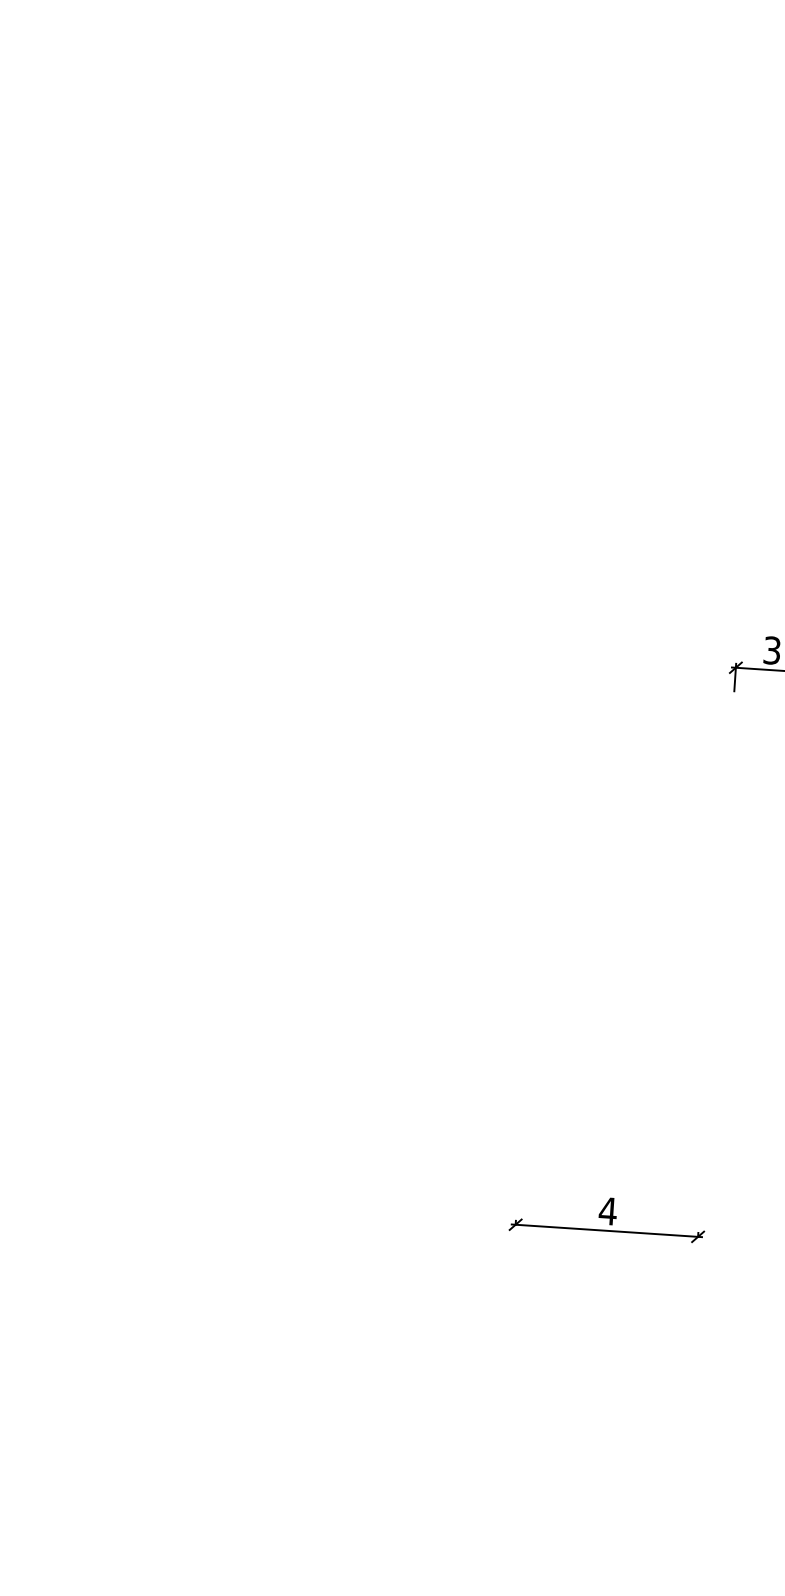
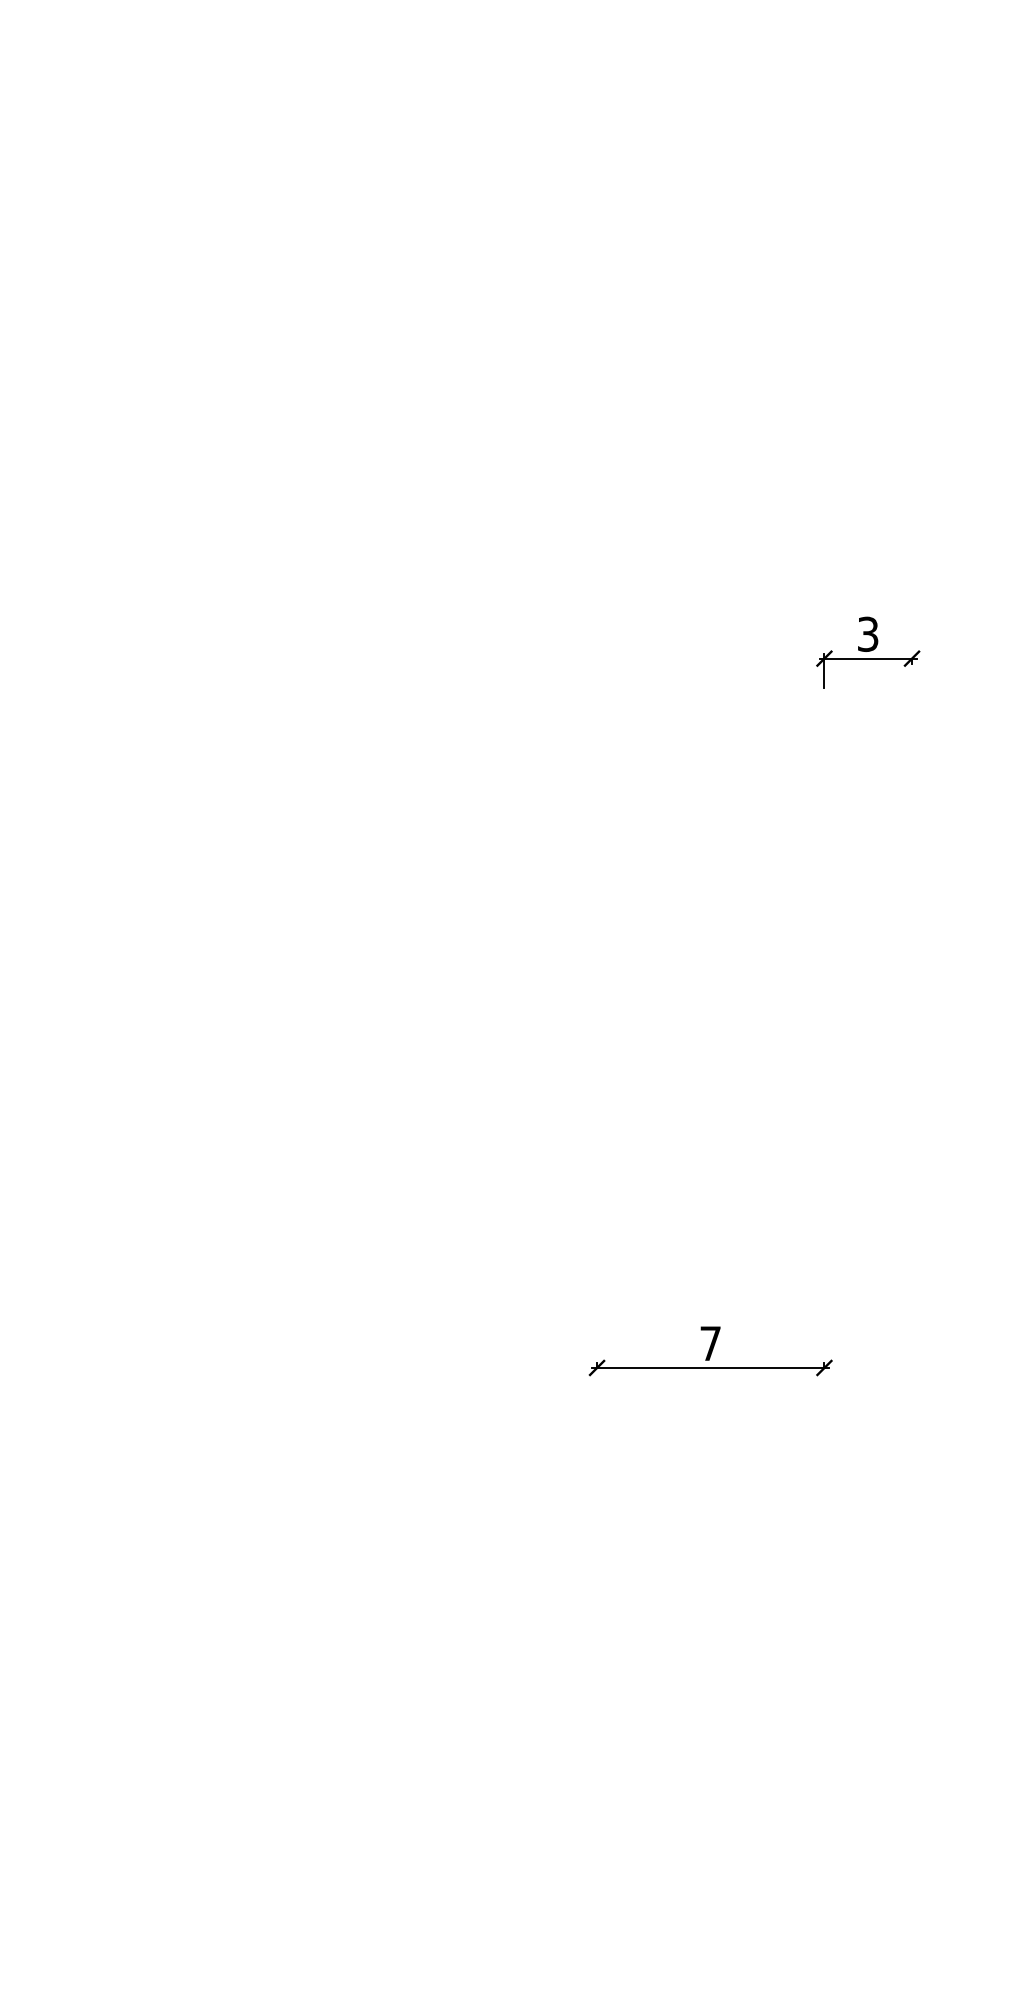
text: (607, 1211) -> (710, 1343), 4 -> 7

